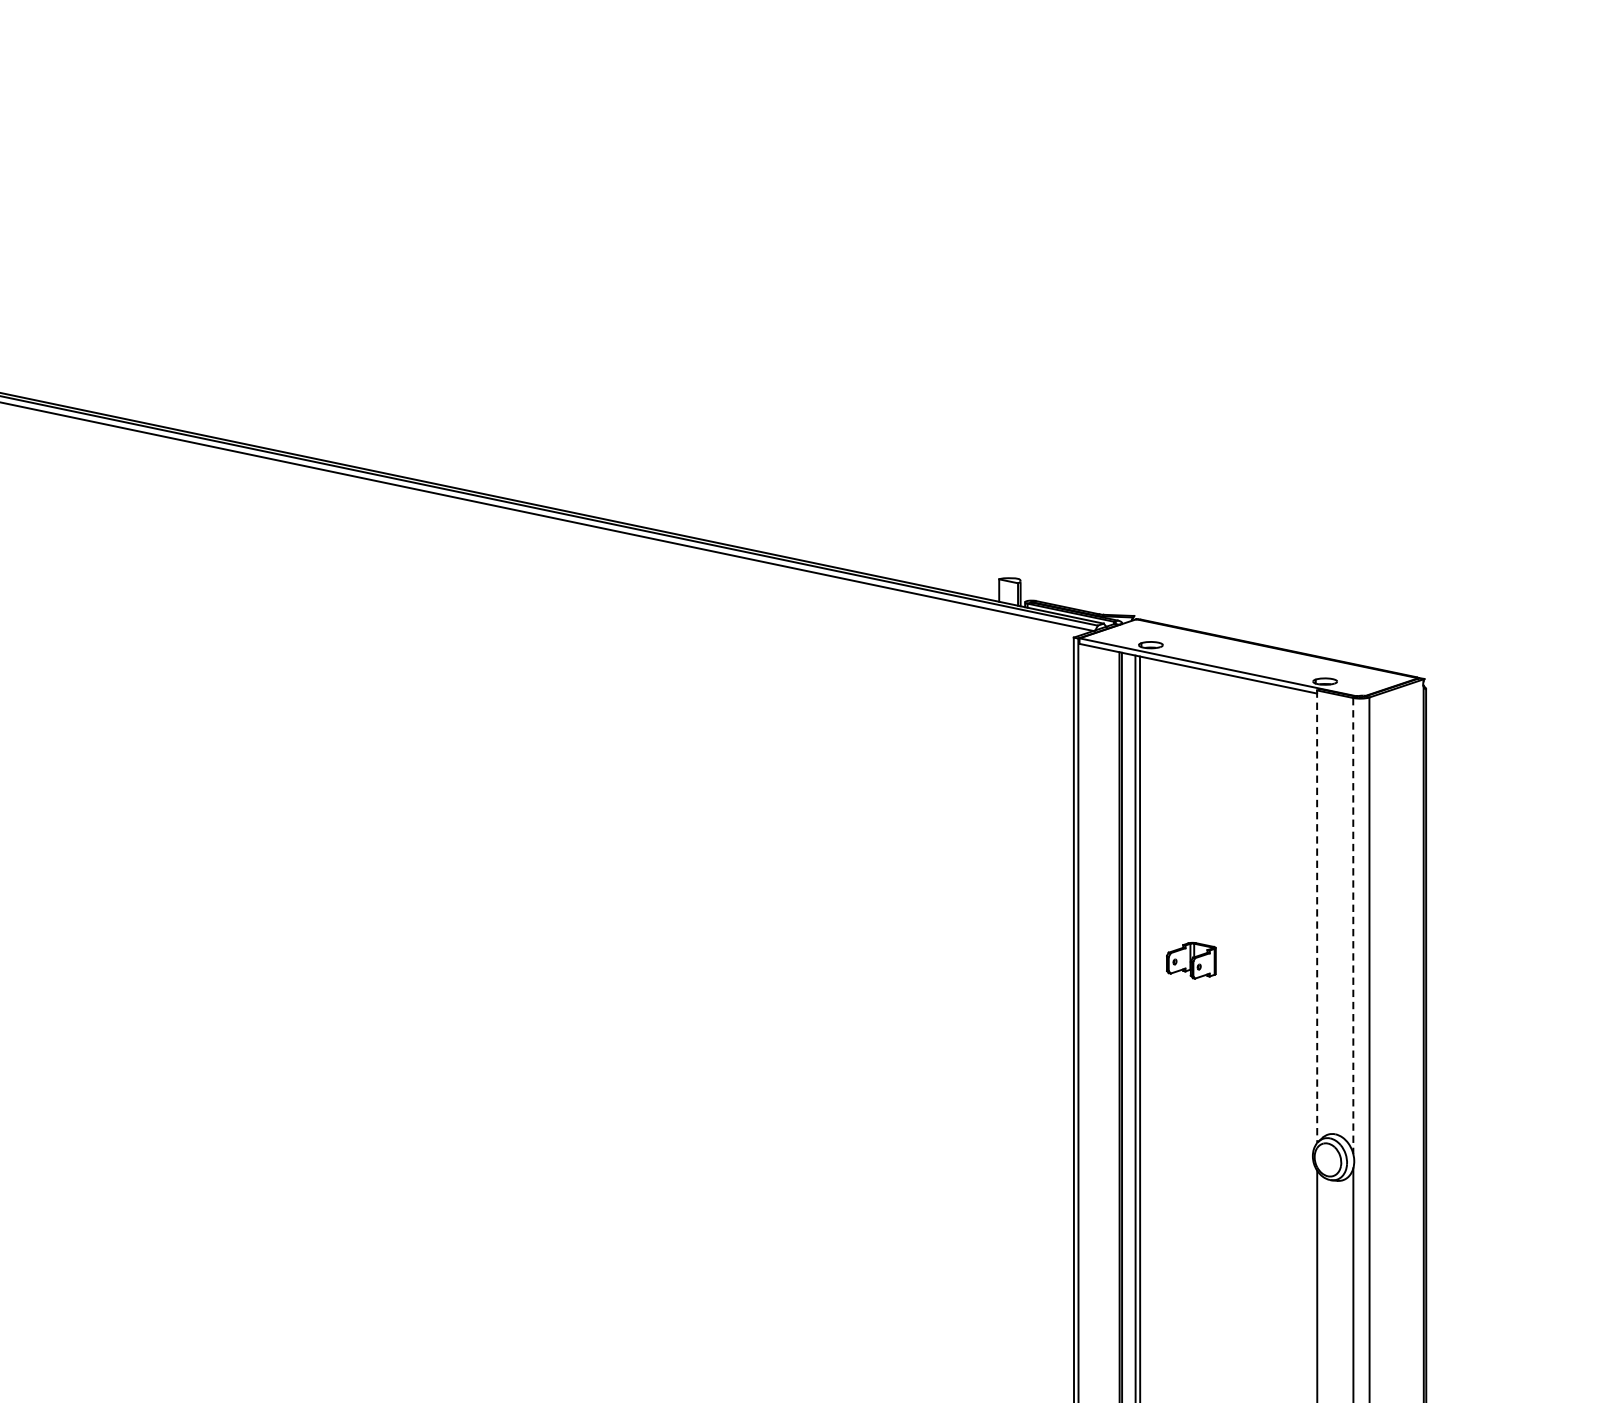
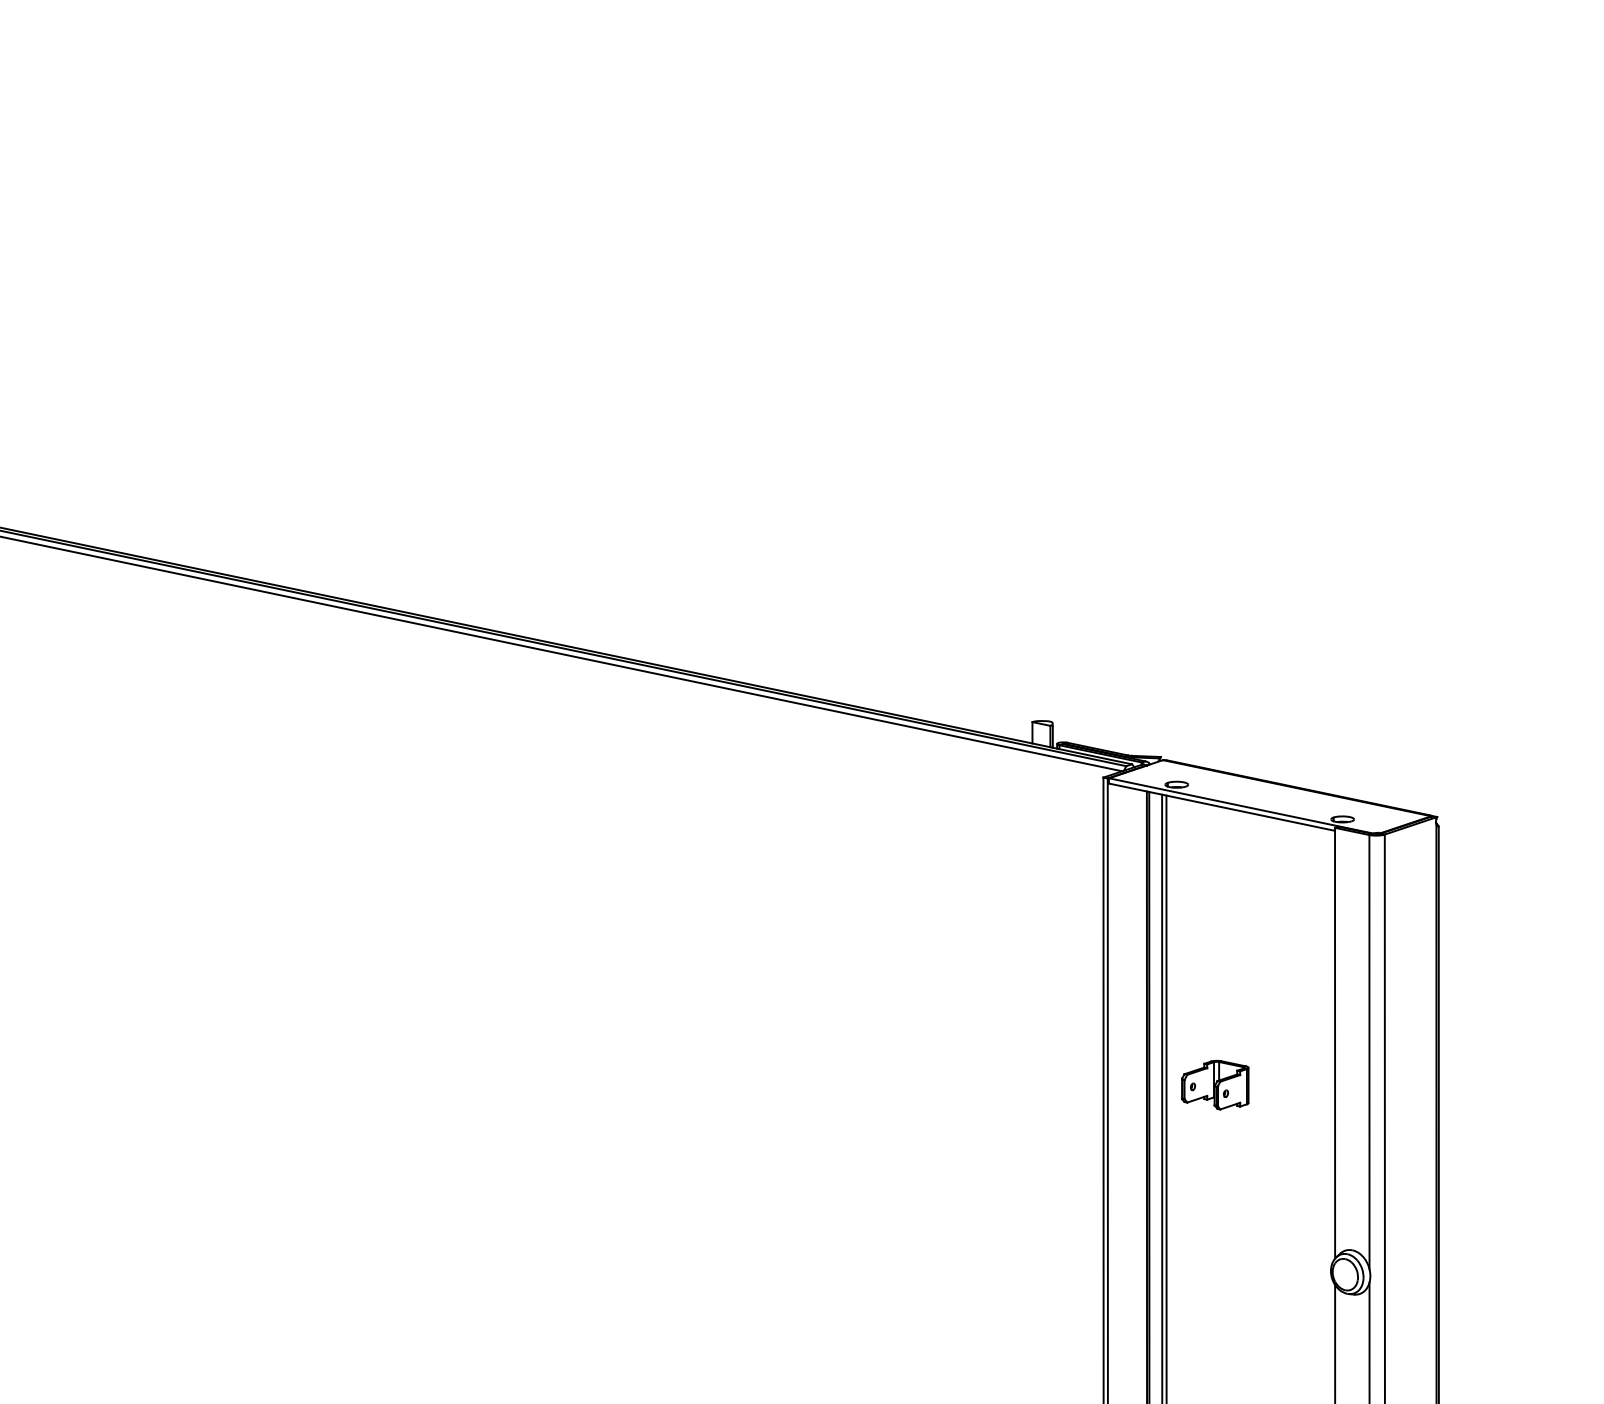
line: (1317, 917) -> (1335, 1043), dashed -> solid
line: (1353, 926) -> (1369, 1052), dashed -> solid
part: (1191, 960) -> (1215, 1084), size x1.43

